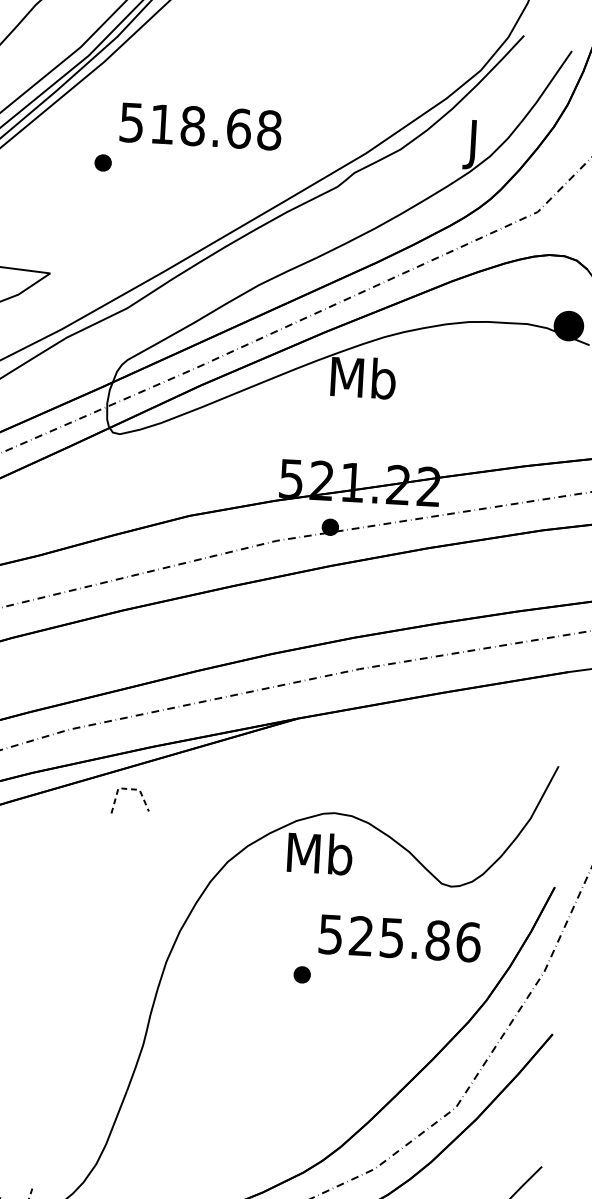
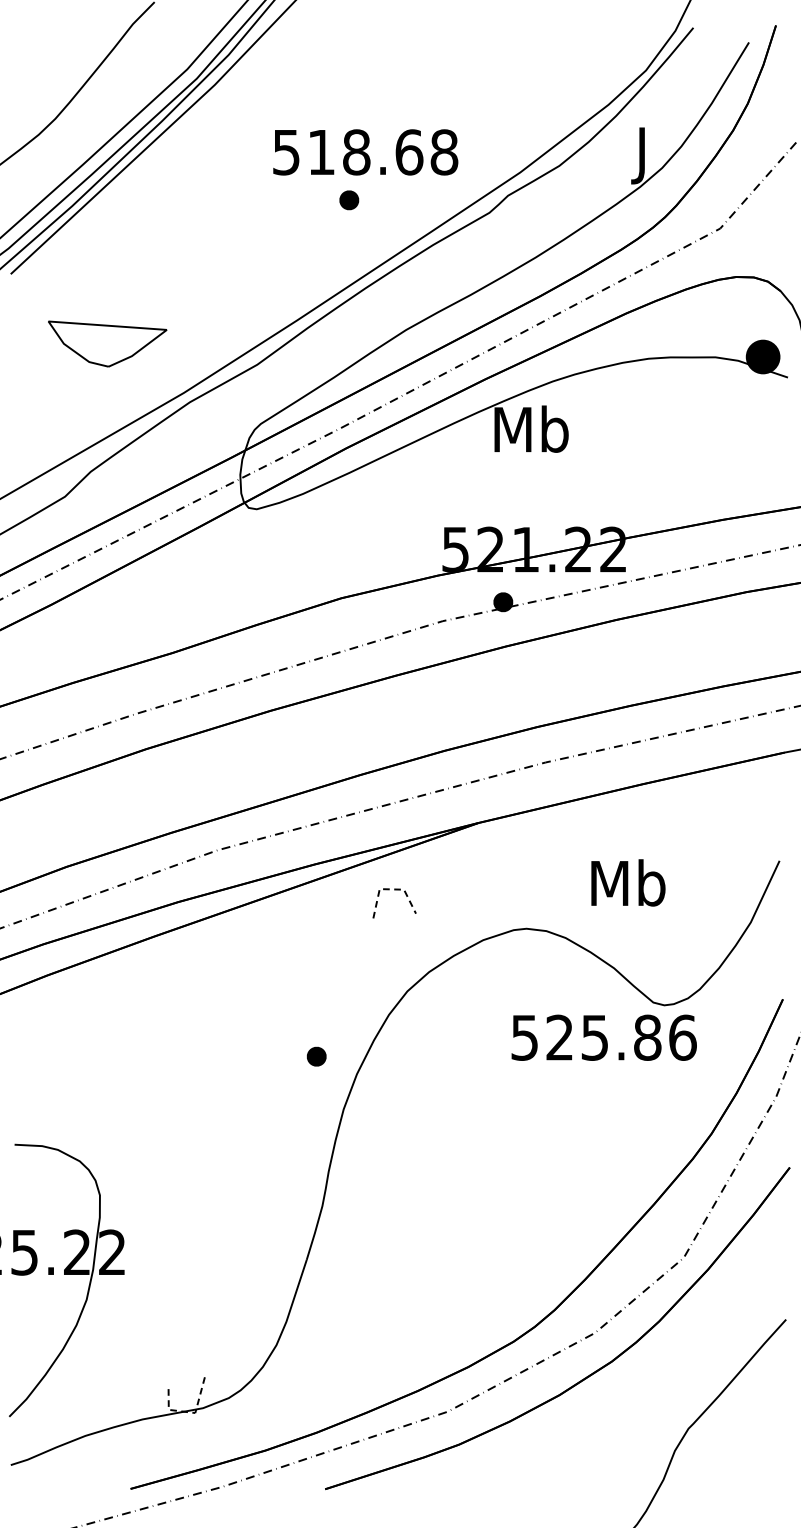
text: (200, 126) -> (365, 152), moved
part: (103, 163) -> (349, 200), moved
line: (131, 790) -> (394, 890), moved
text: (320, 853) -> (628, 882), moved
text: (399, 938) -> (603, 1037), moved
part: (302, 974) -> (316, 1056), moved

